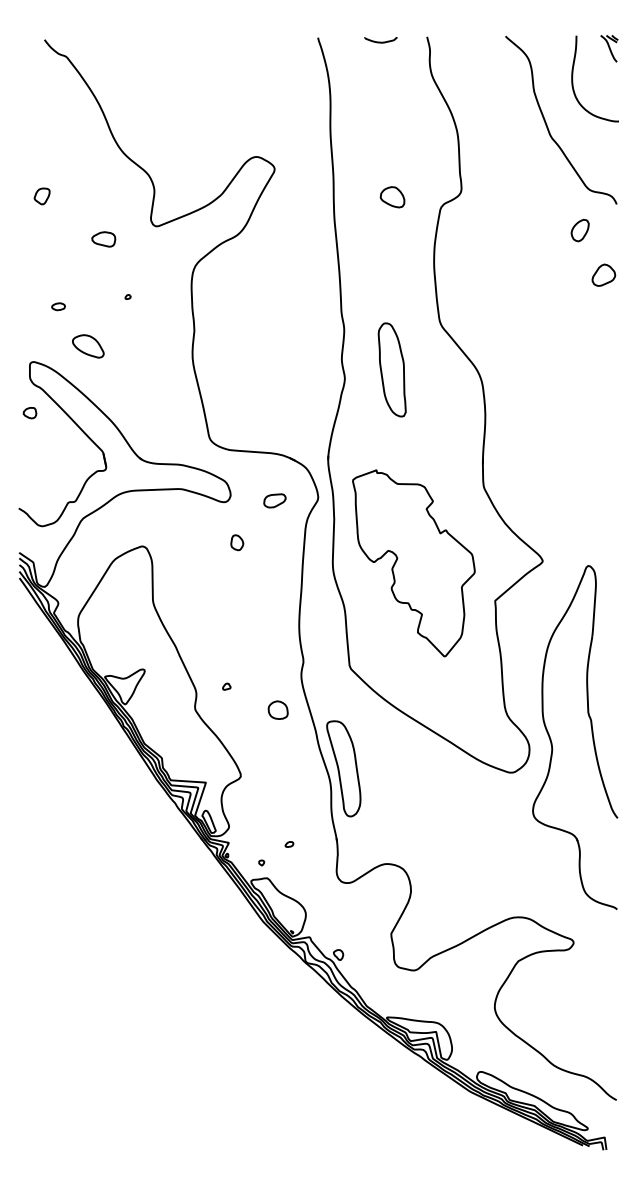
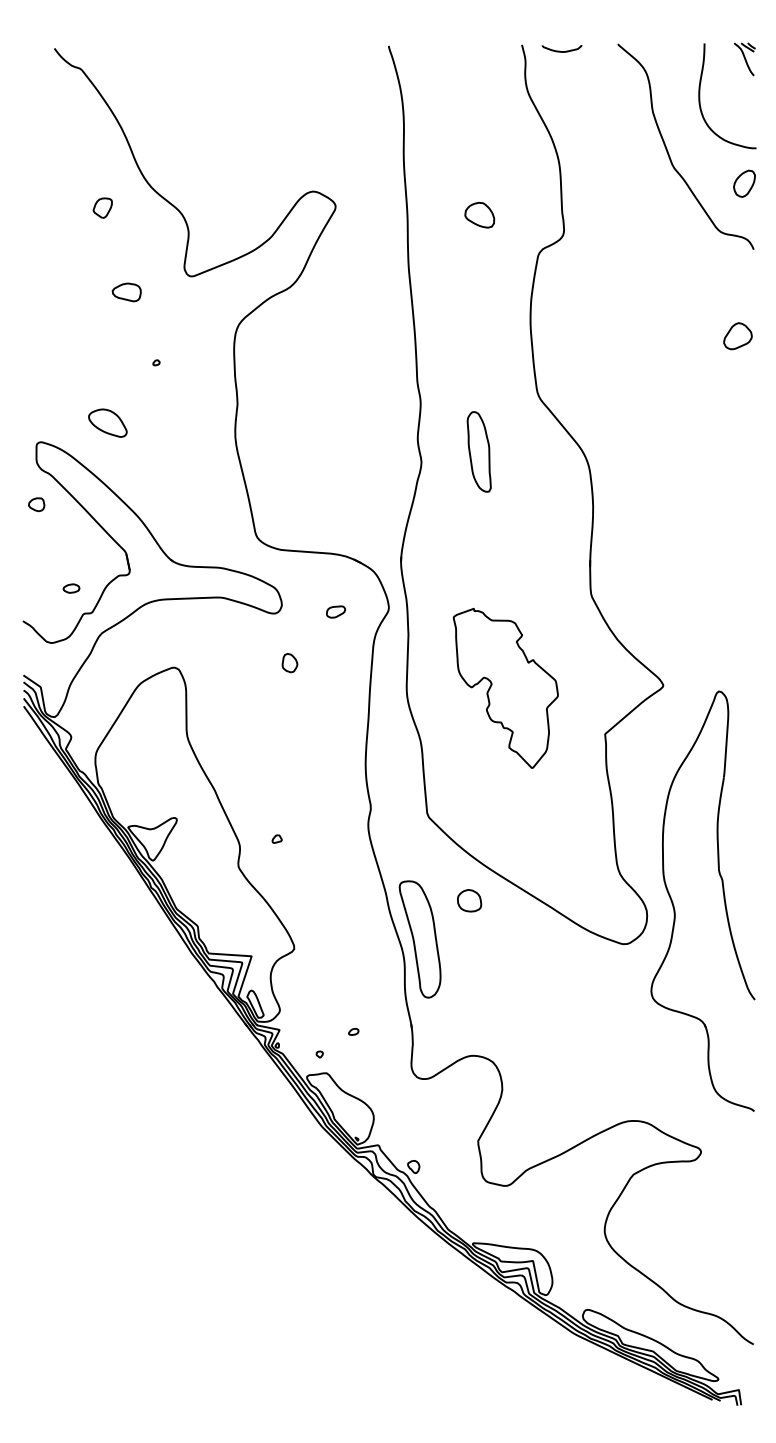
curve: (380, 41) -> (561, 50), moved
part: (41, 196) -> (102, 208), moved
part: (392, 197) -> (479, 215), moved
part: (579, 230) -> (743, 183), moved
part: (58, 306) -> (71, 588), moved
part: (391, 369) -> (478, 451), size x0.7
part: (274, 500) -> (335, 611), size x0.7
part: (413, 563) -> (505, 688), size x0.7
part: (277, 709) -> (468, 899), moved

